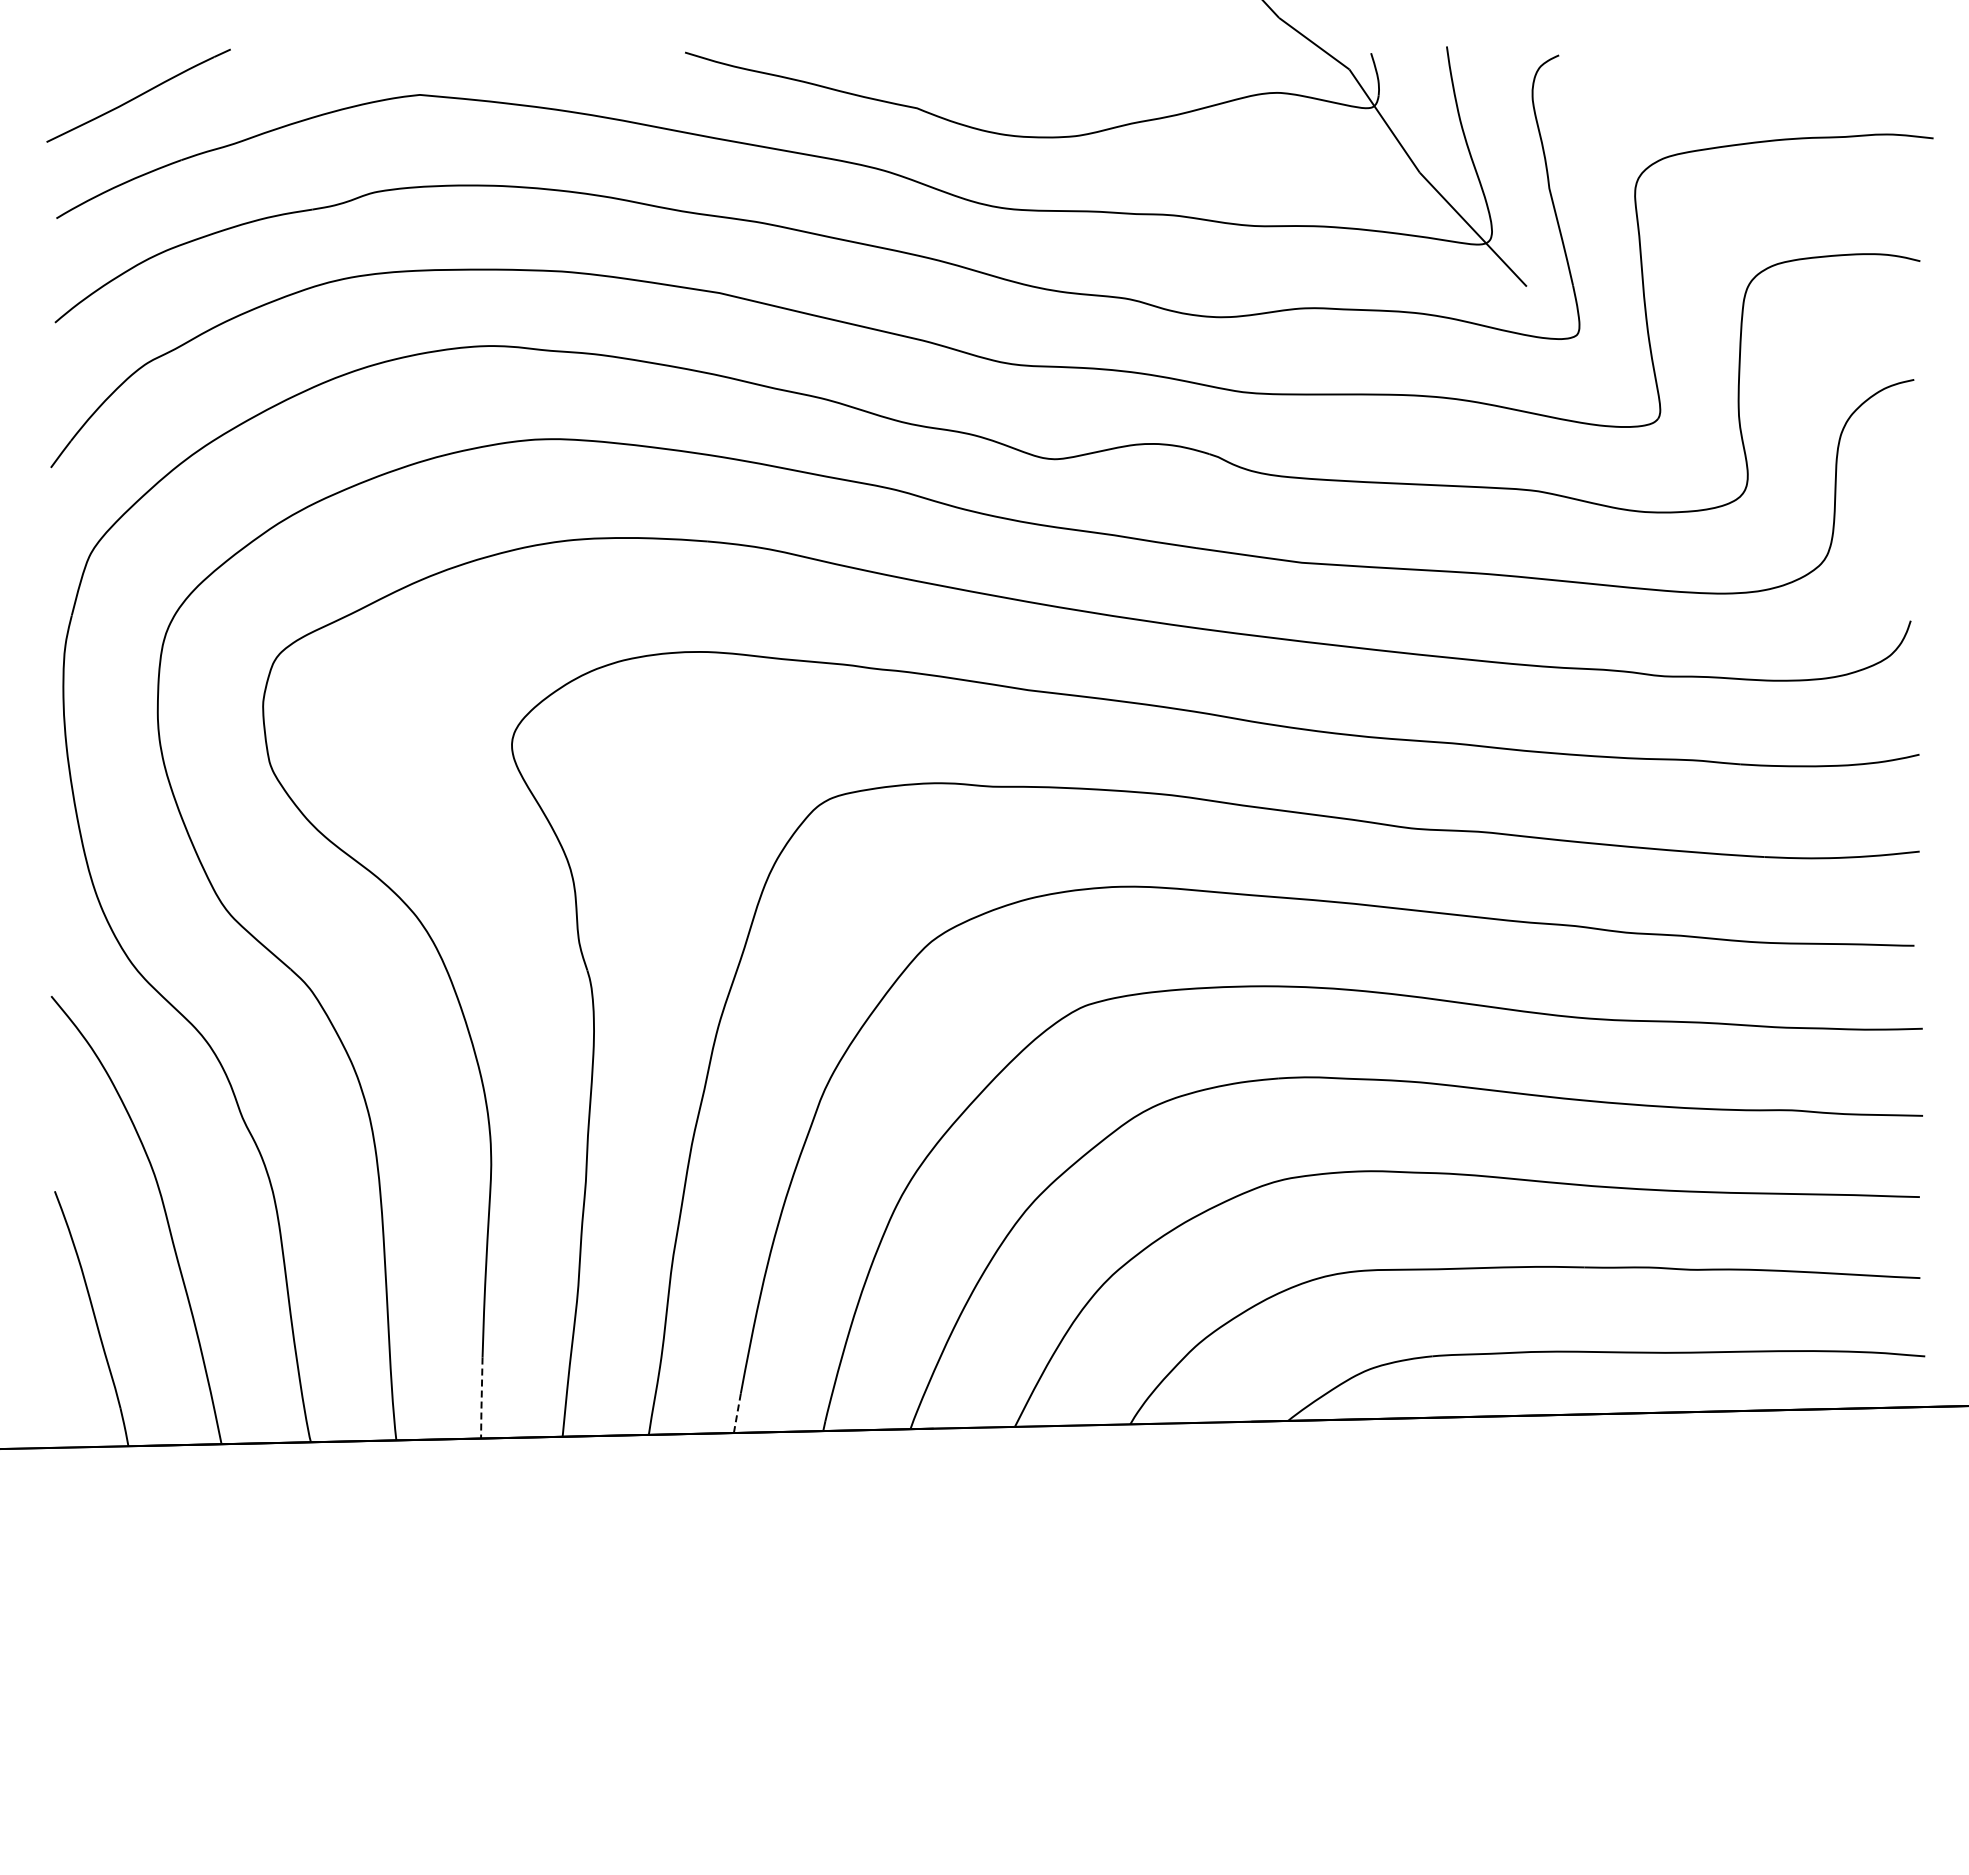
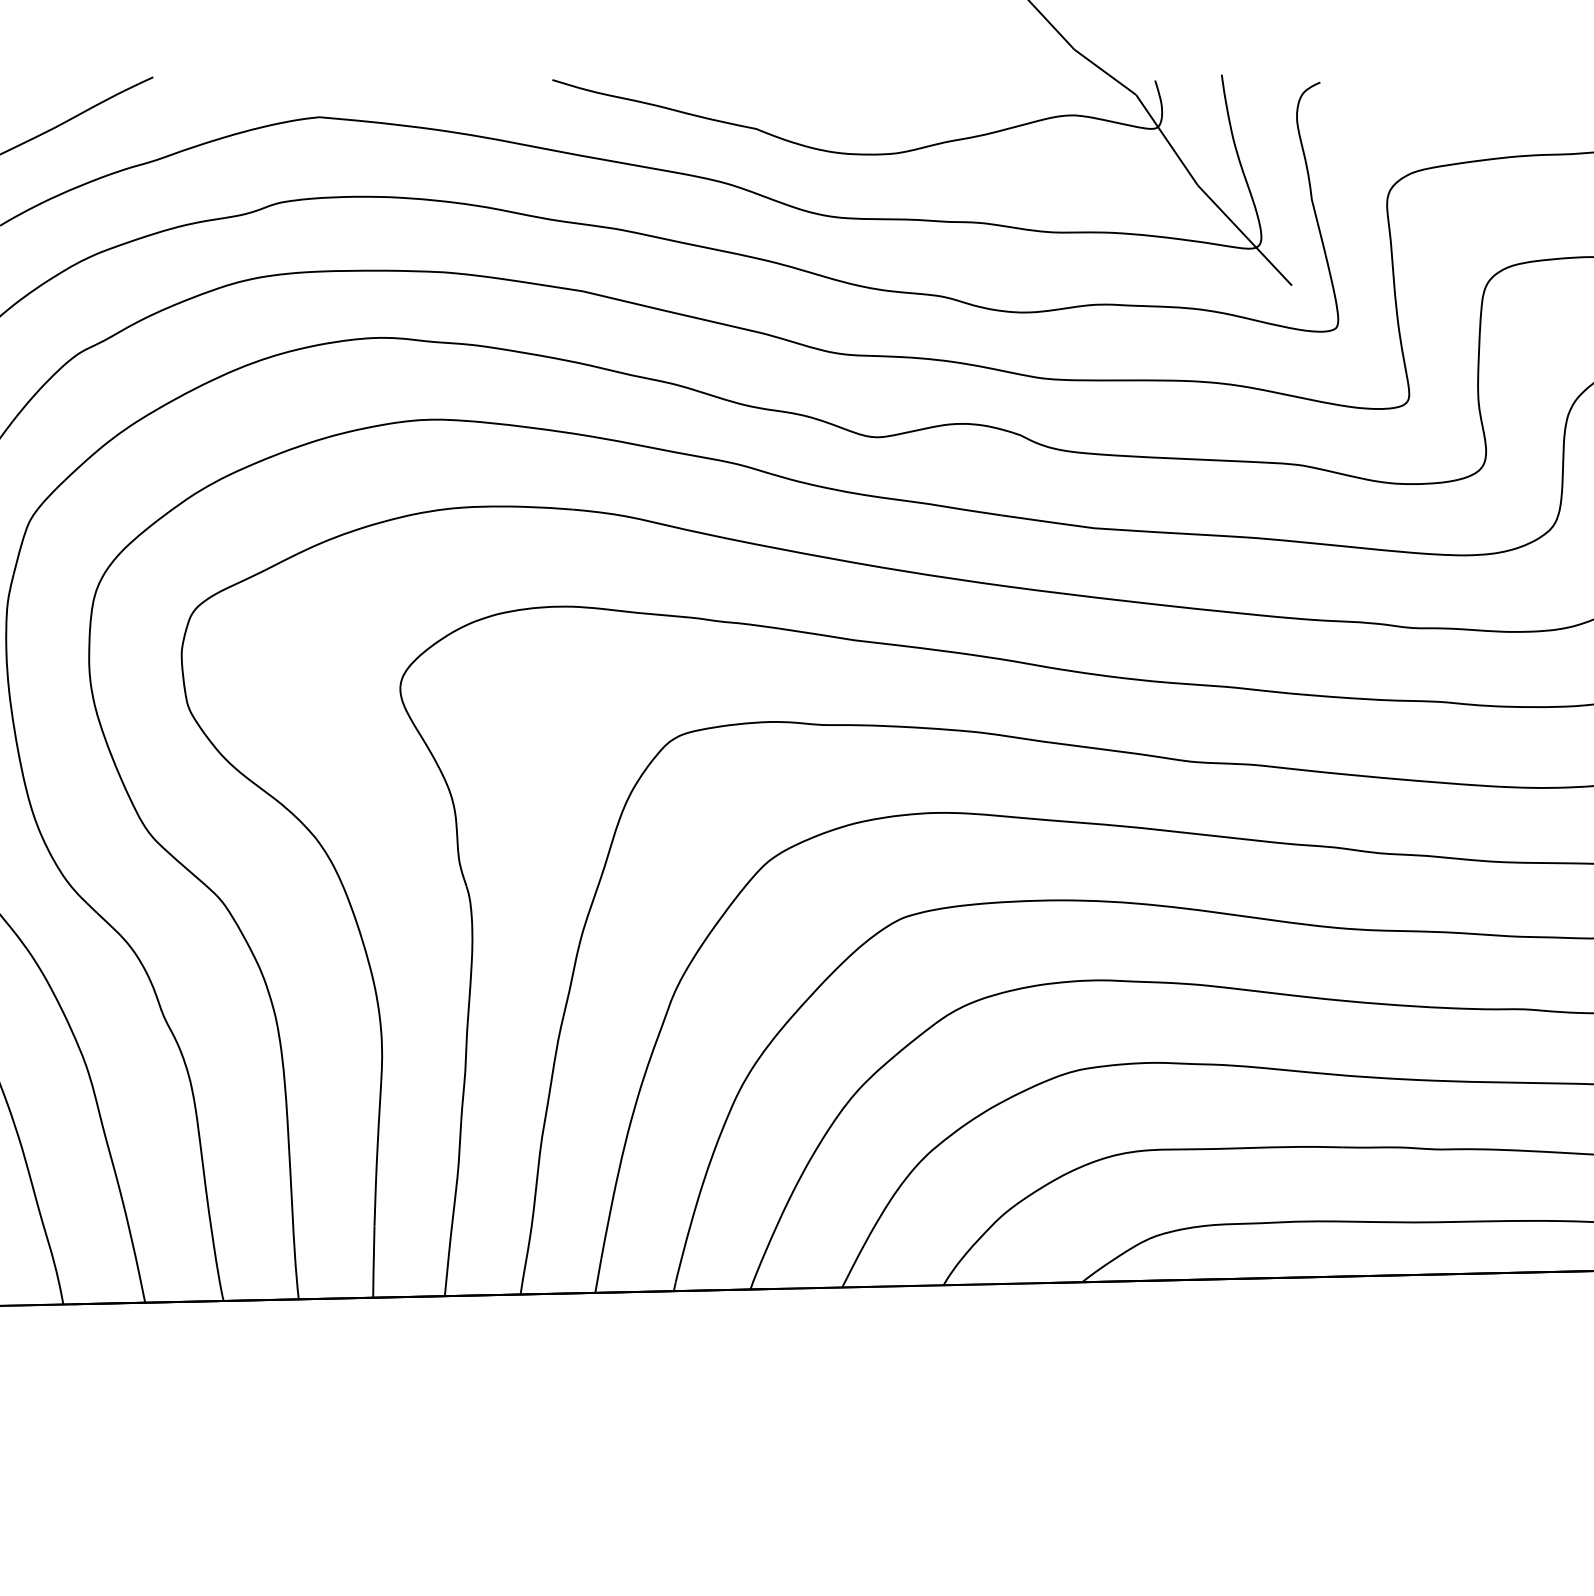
line: (481, 1399) -> (373, 1263), dashed -> solid
line: (737, 1413) -> (598, 1275), dashed -> solid

